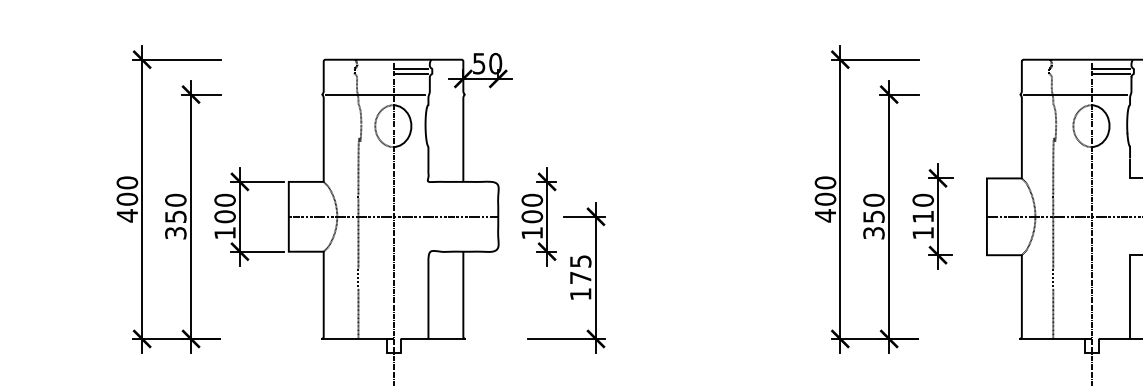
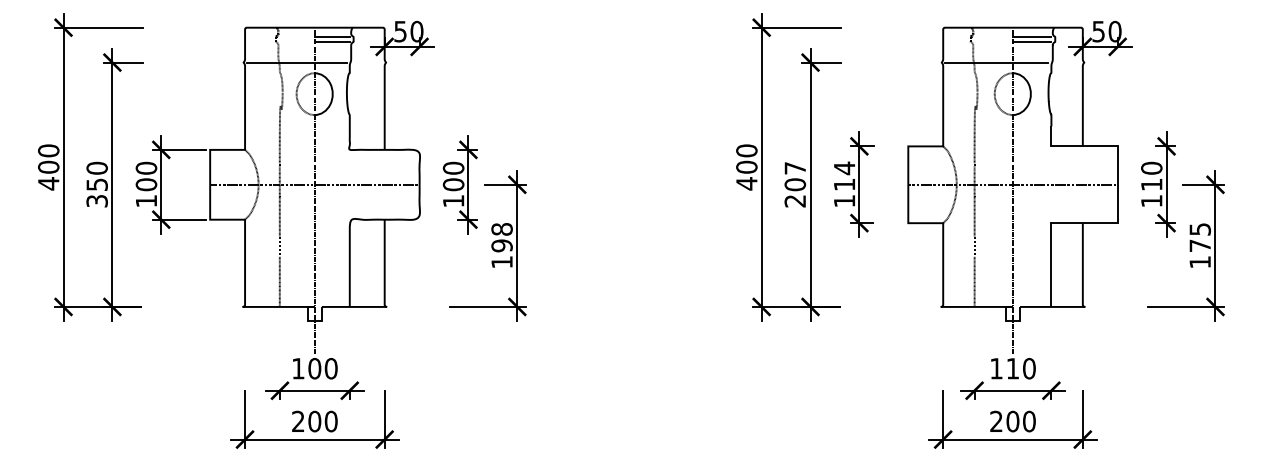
text: (923, 200) -> (844, 168), 110 -> 114
text: (874, 216) -> (795, 184), 350 -> 207
text: (580, 269) -> (501, 237), 175 -> 198

